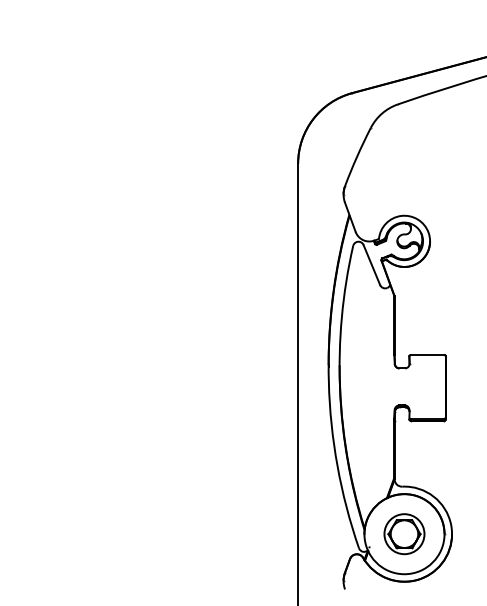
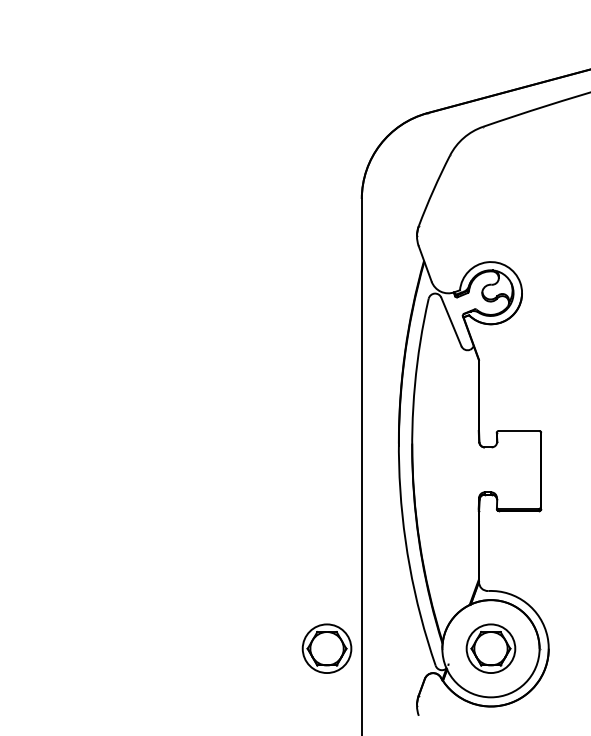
part: (269, 534) -> (327, 649), added

